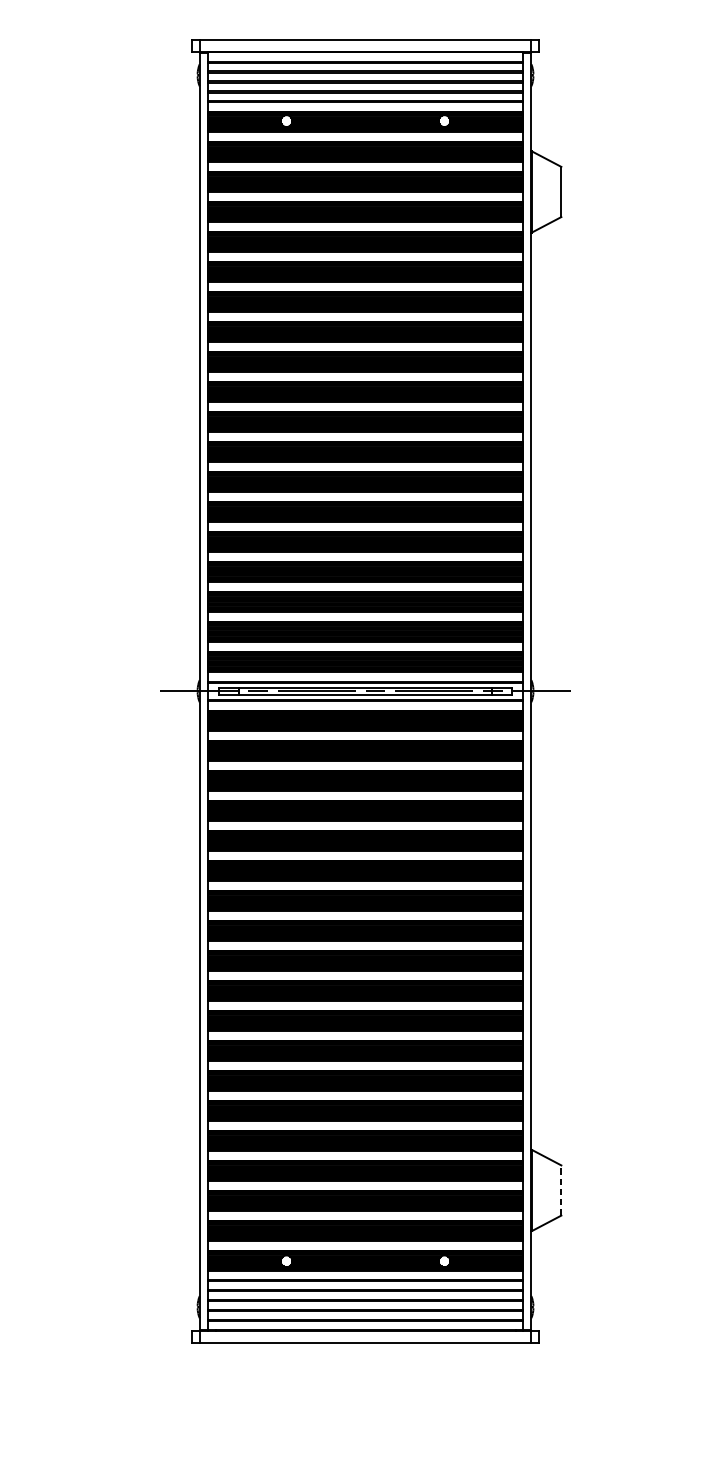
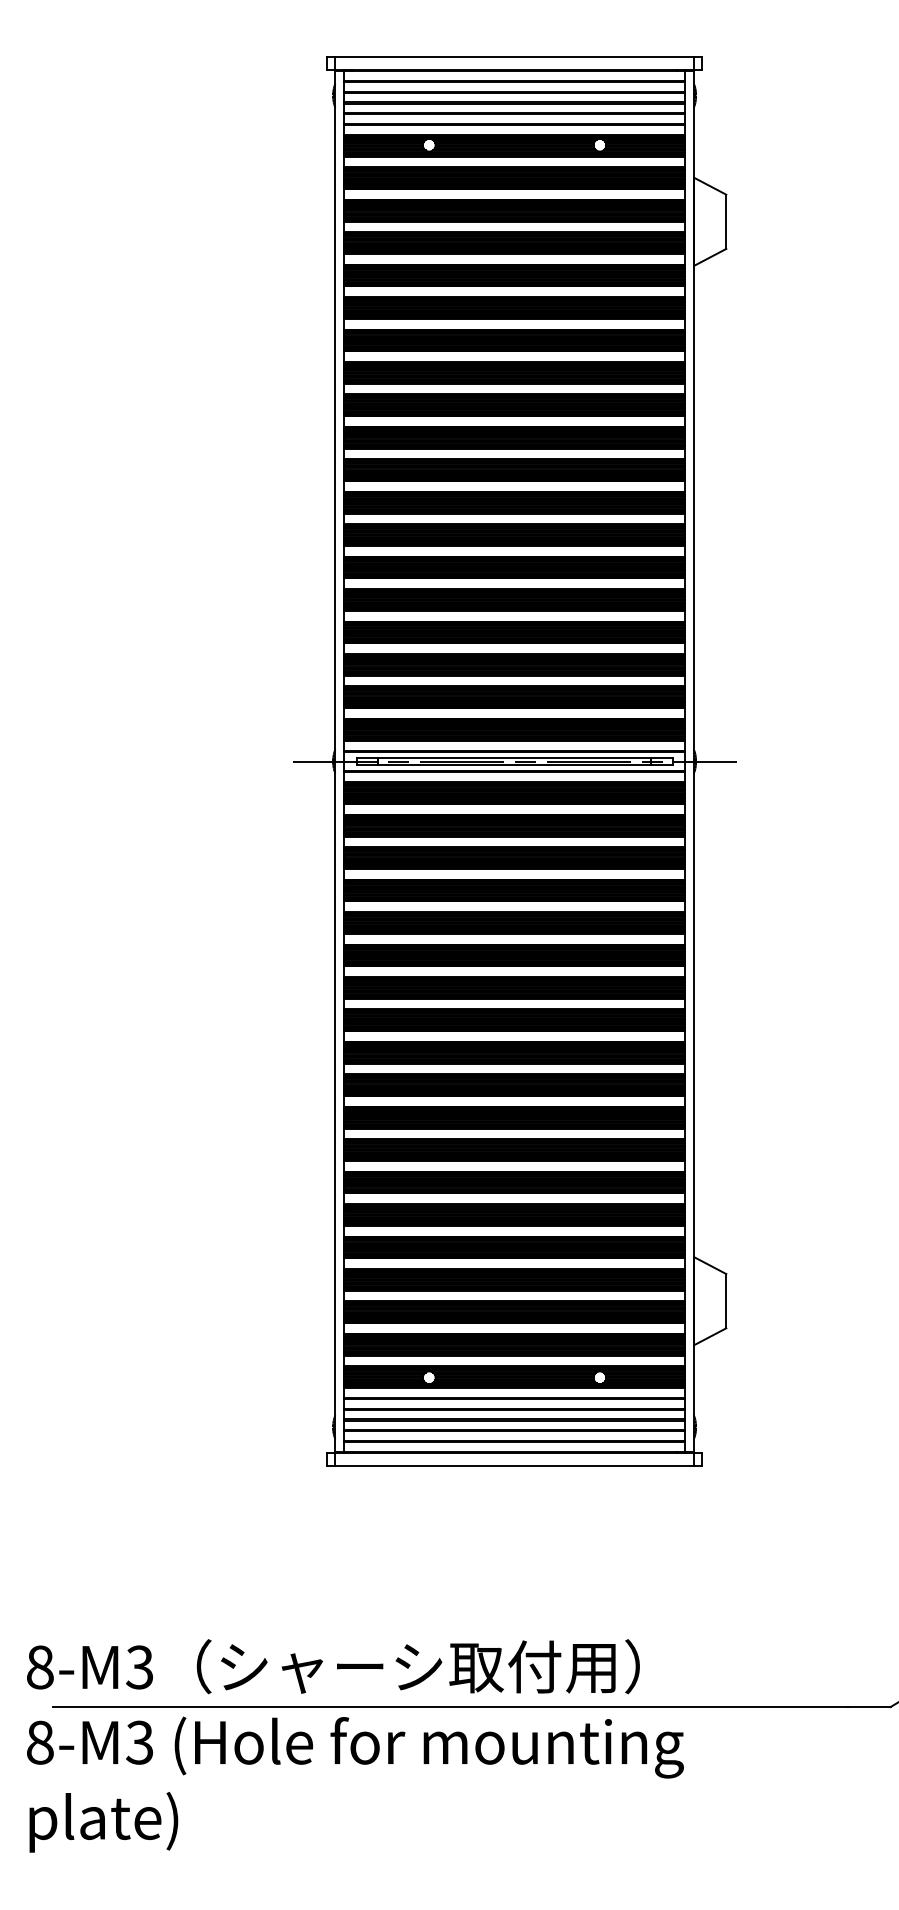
line: (561, 1189) -> (726, 1300), dashed -> solid

